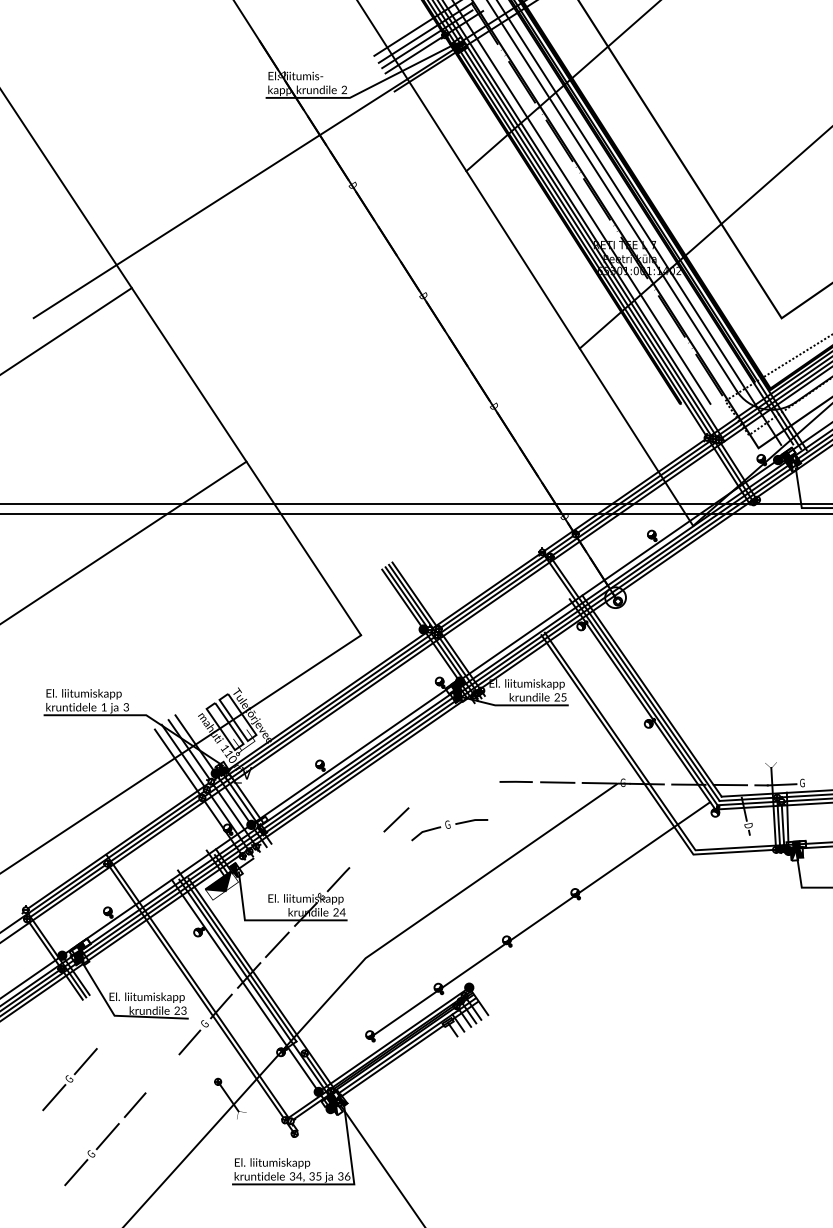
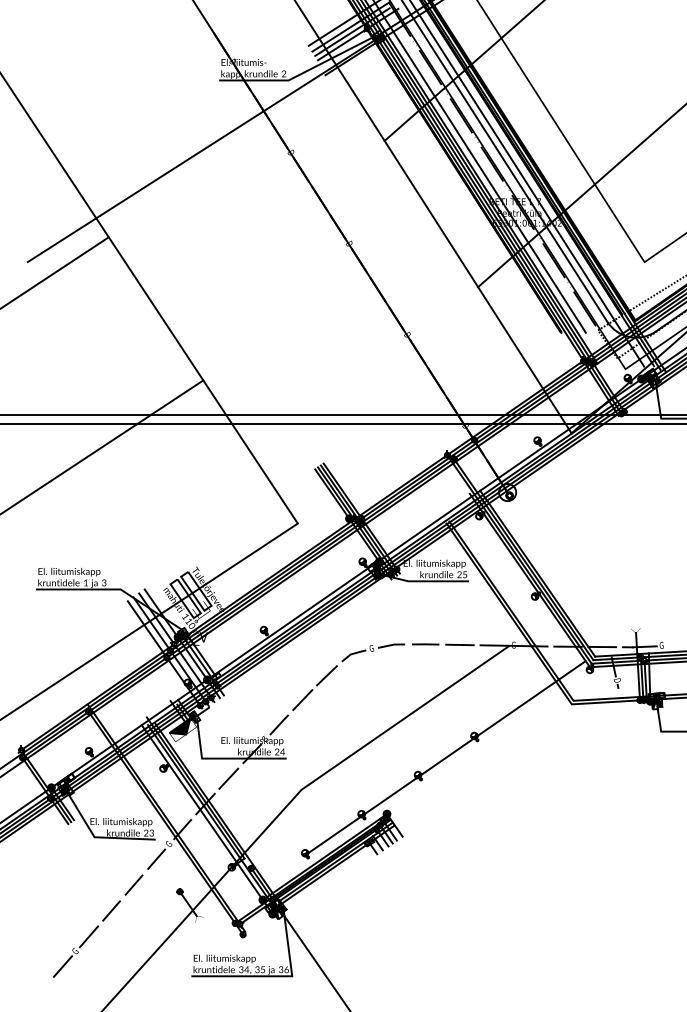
part: (449, 830) -> (373, 653), moved
line: (366, 849) -> (302, 700), added
line: (162, 1073) -> (134, 884), added
part: (69, 1079) -> (57, 889), removed

